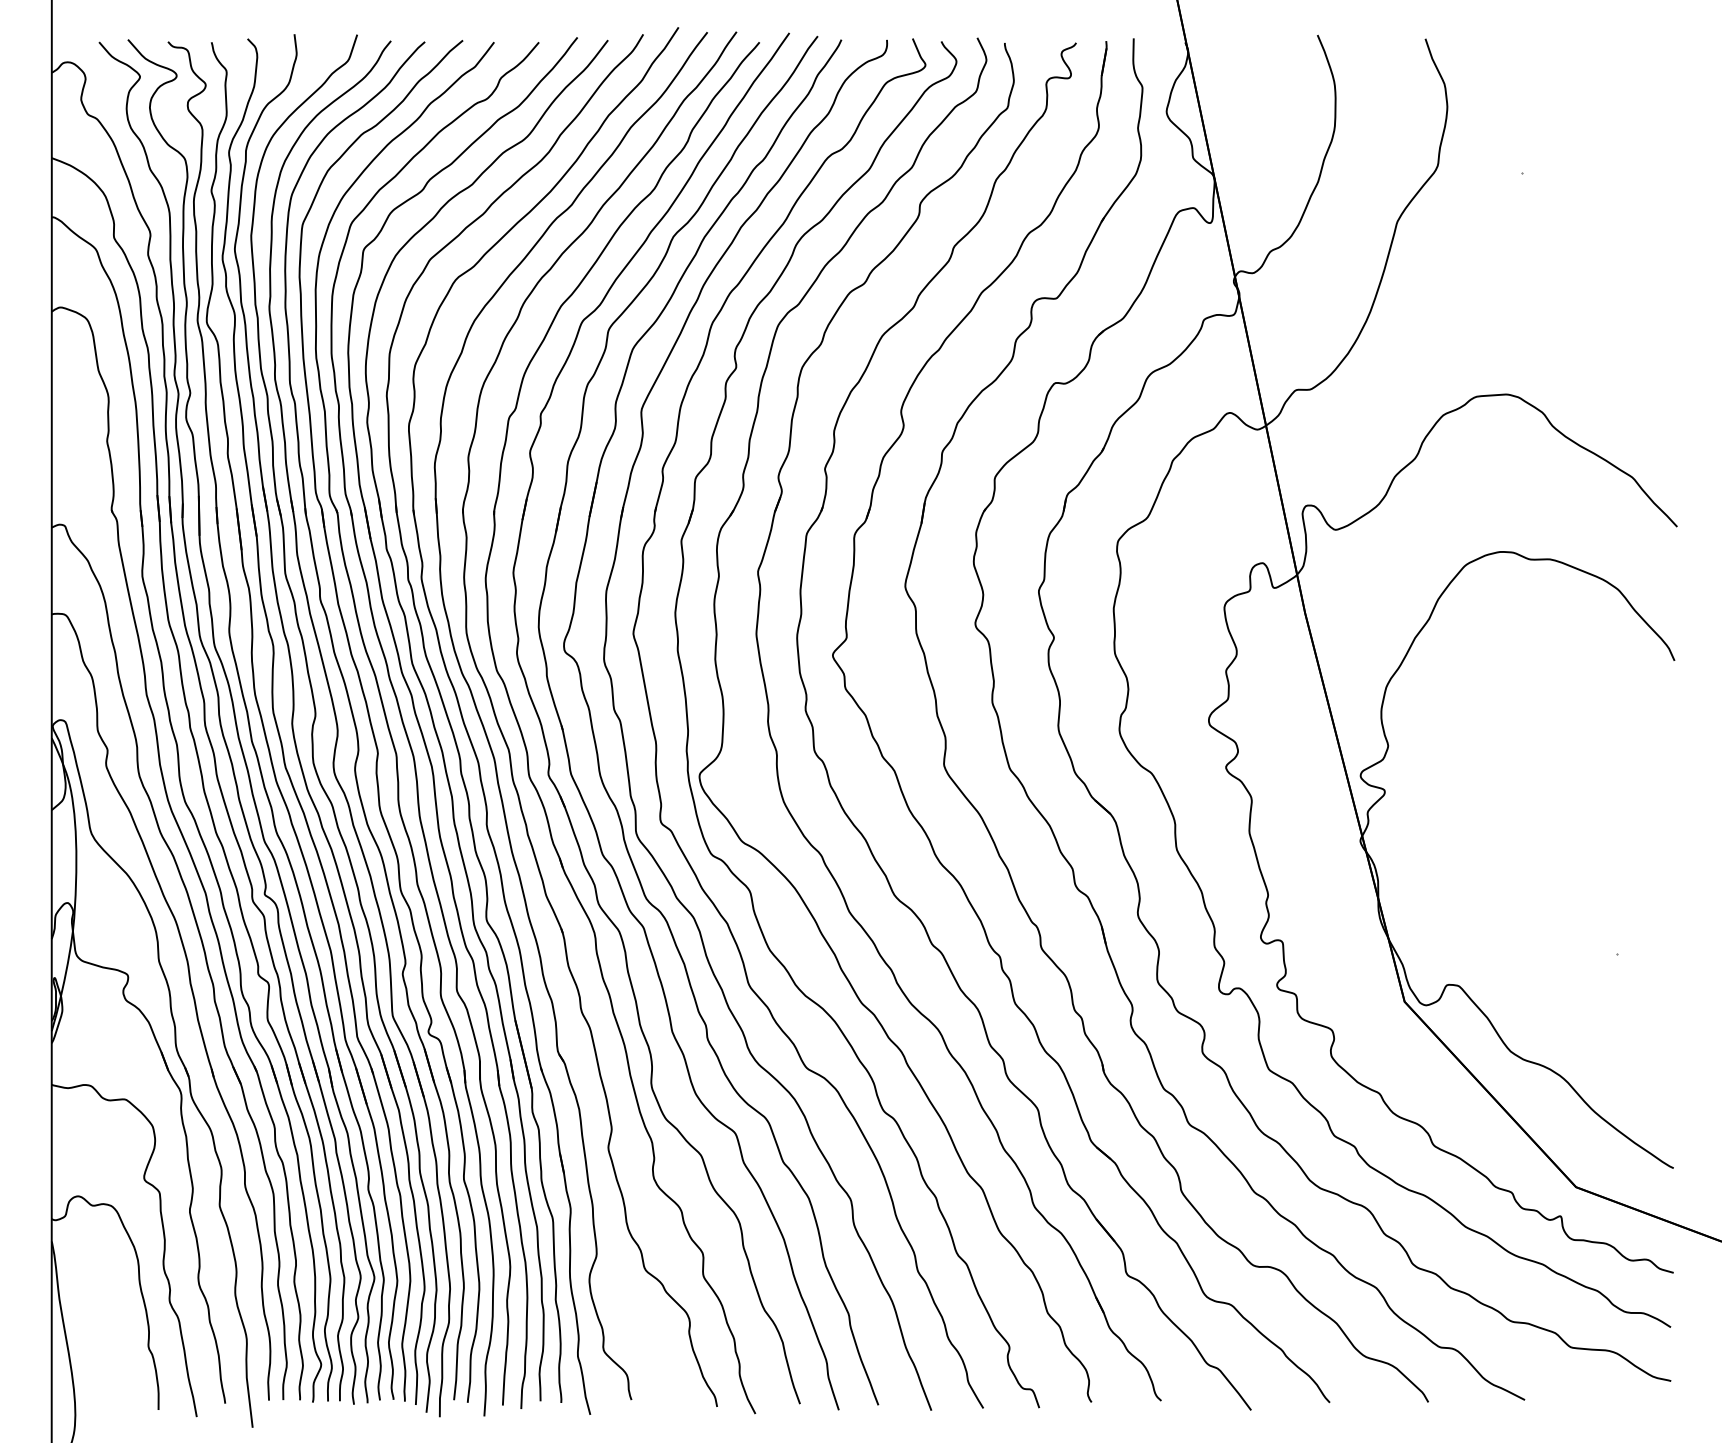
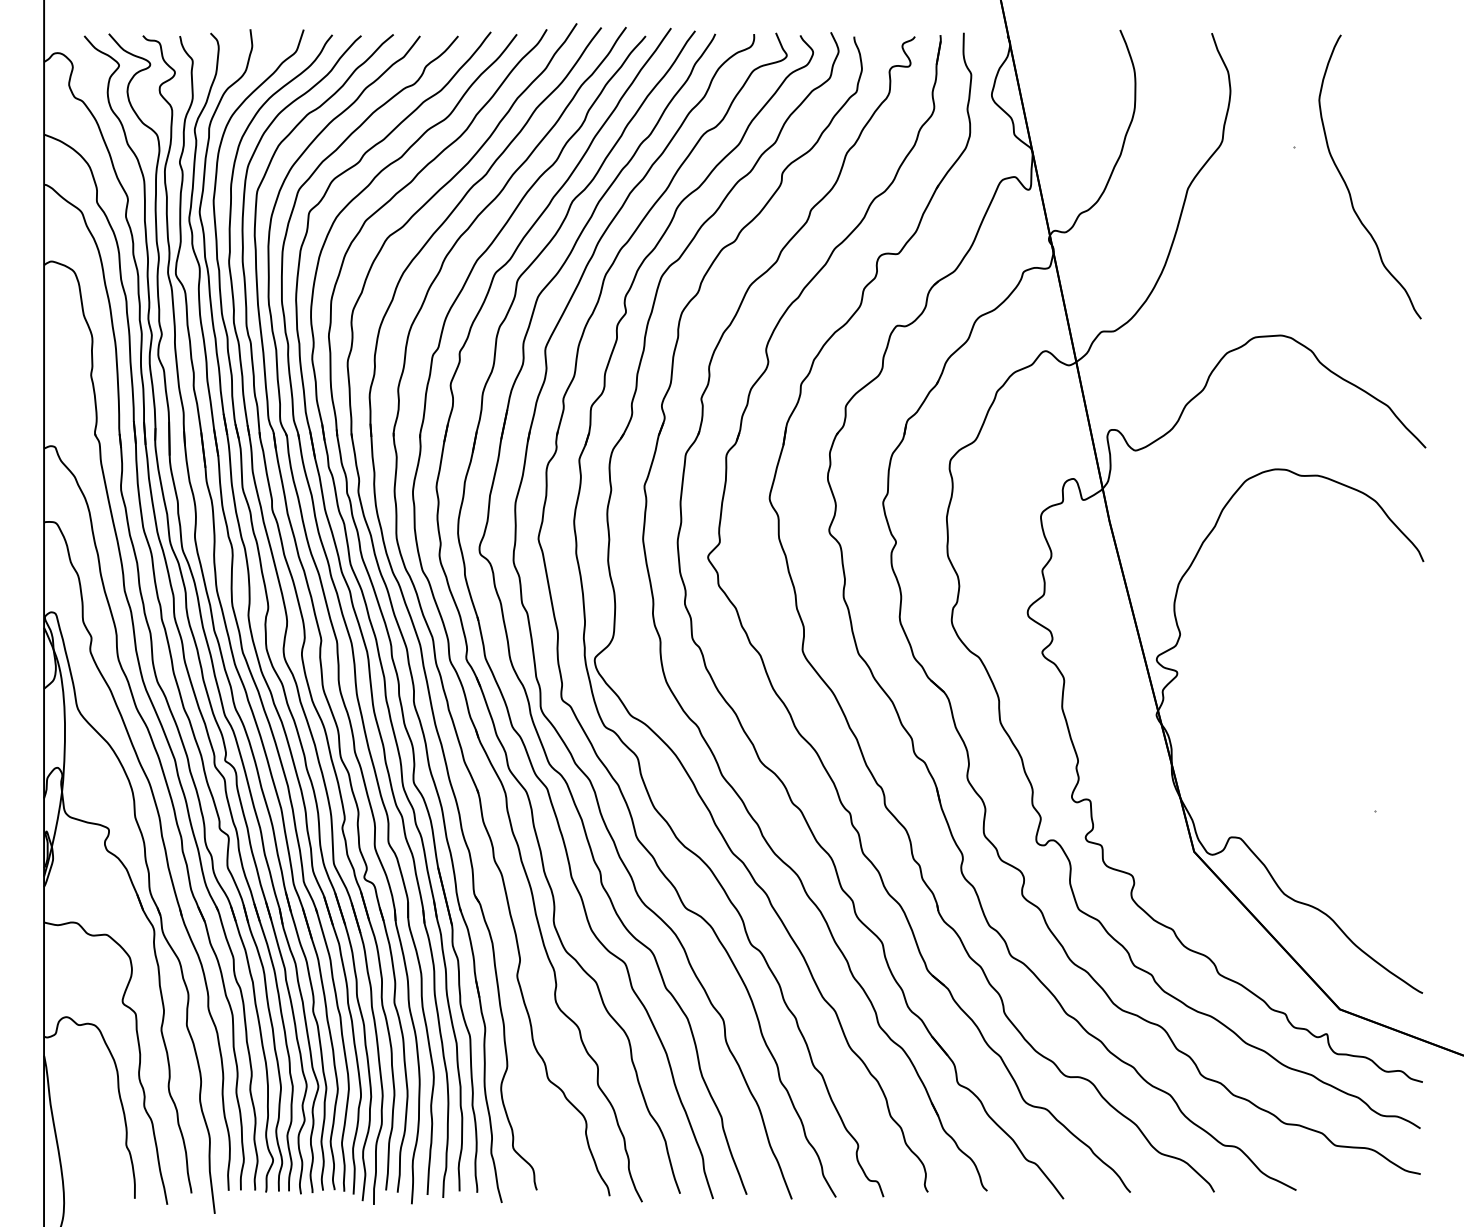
curve: (1585, 219) -> (1347, 186), added

